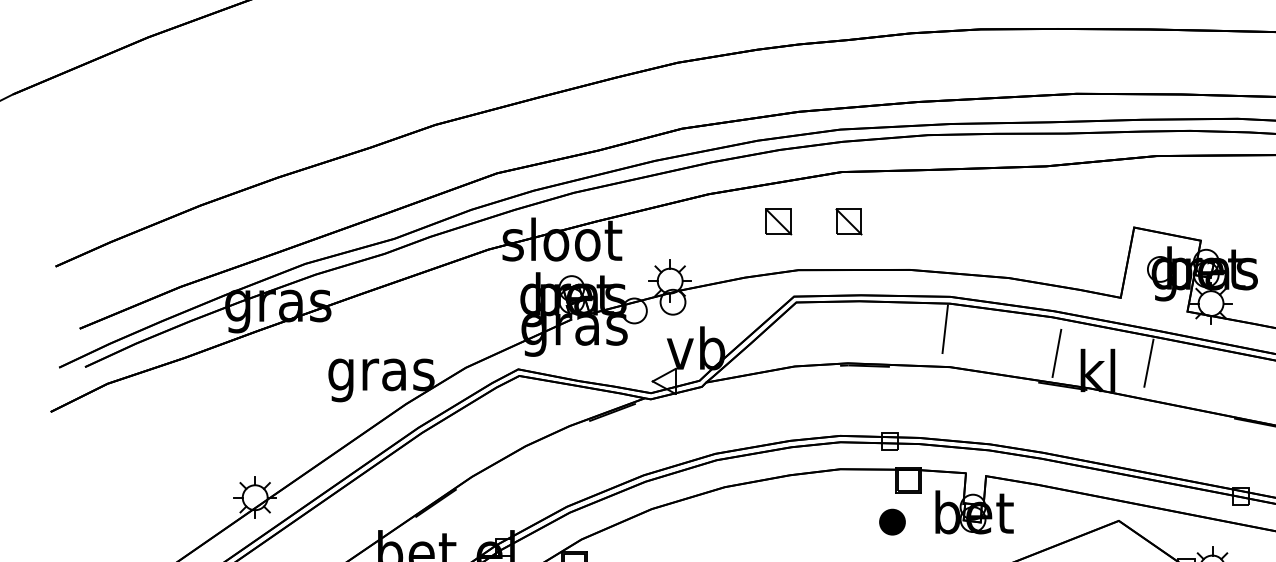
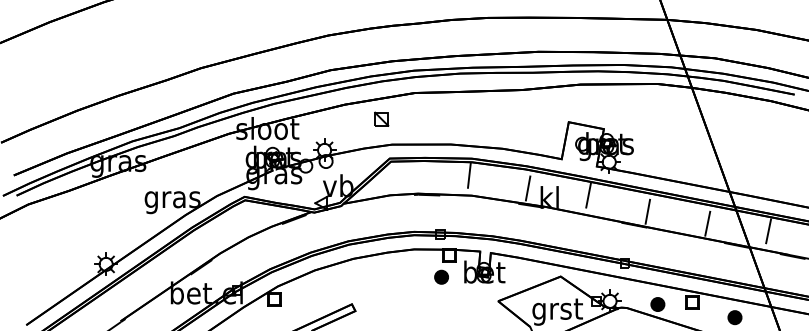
part: (848, 220) -> (418, 118), removed
line: (1148, 366) -> (588, 197), moved

